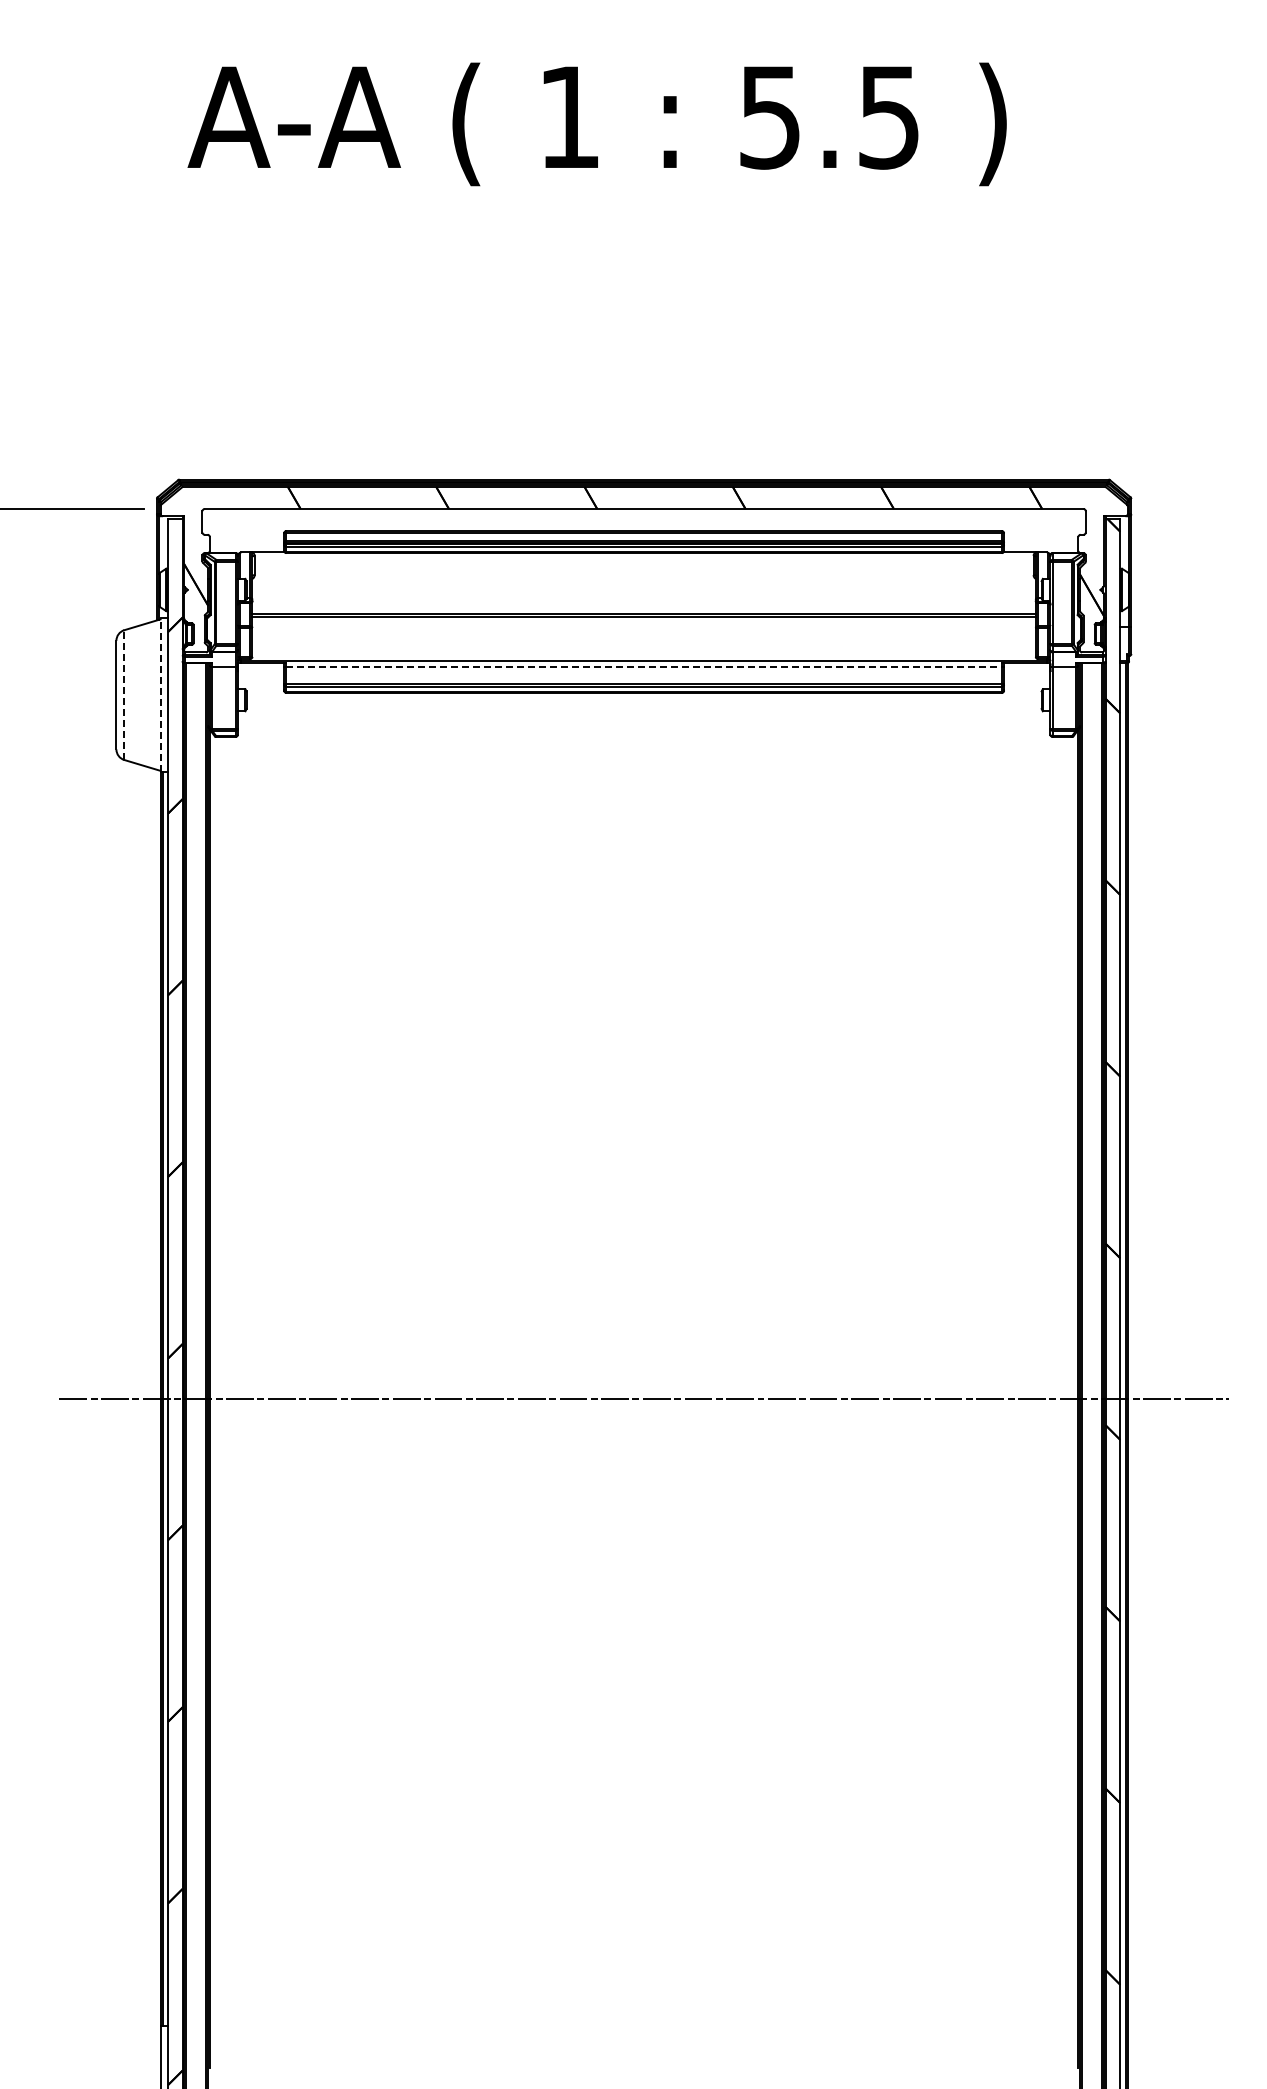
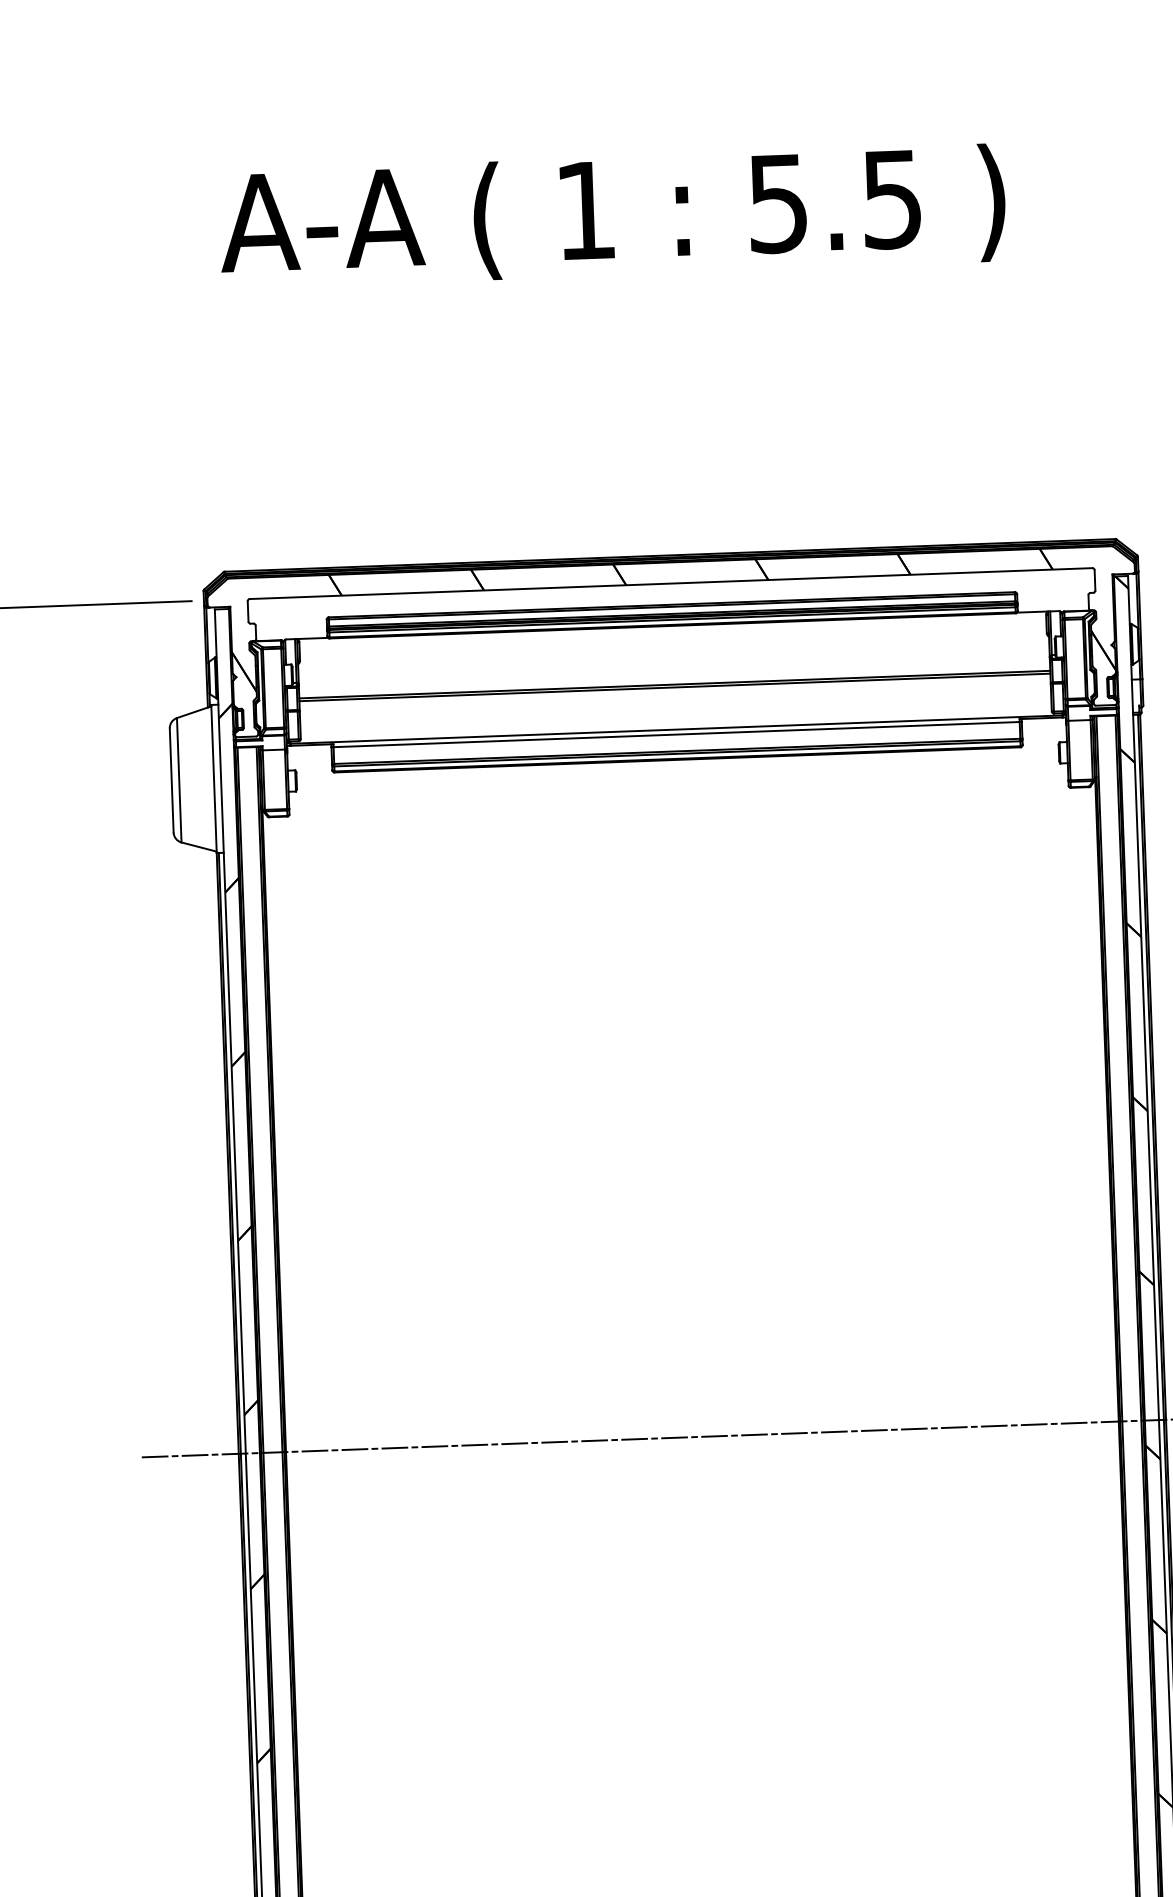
line: (644, 666) -> (677, 734), dashed -> solid
line: (160, 694) -> (213, 778), dashed -> solid
line: (124, 695) -> (179, 780), dashed -> solid

